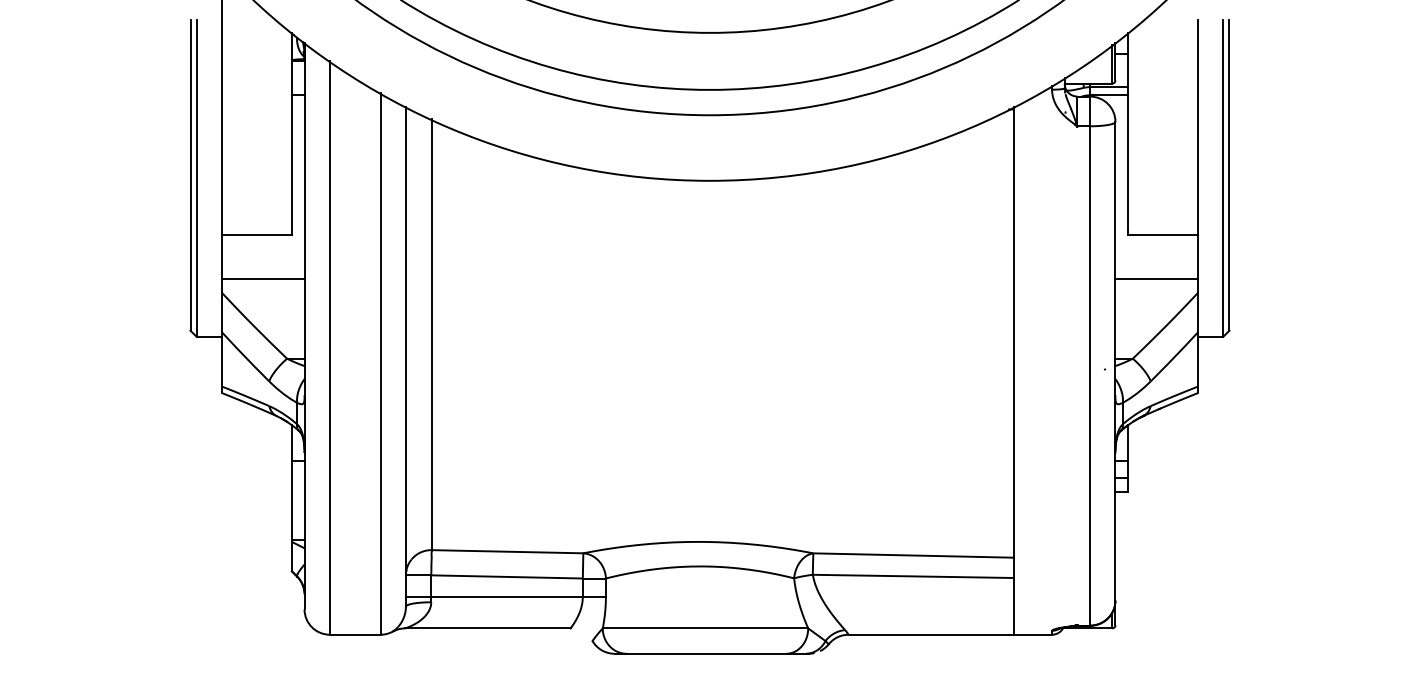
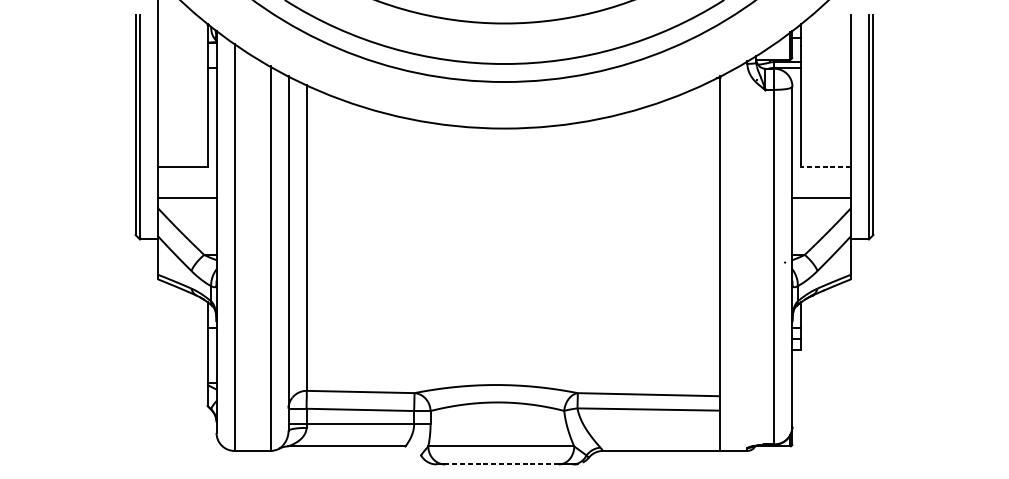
line: (1162, 235) -> (825, 167), solid -> dashed
line: (706, 653) -> (502, 464), solid -> dashed

